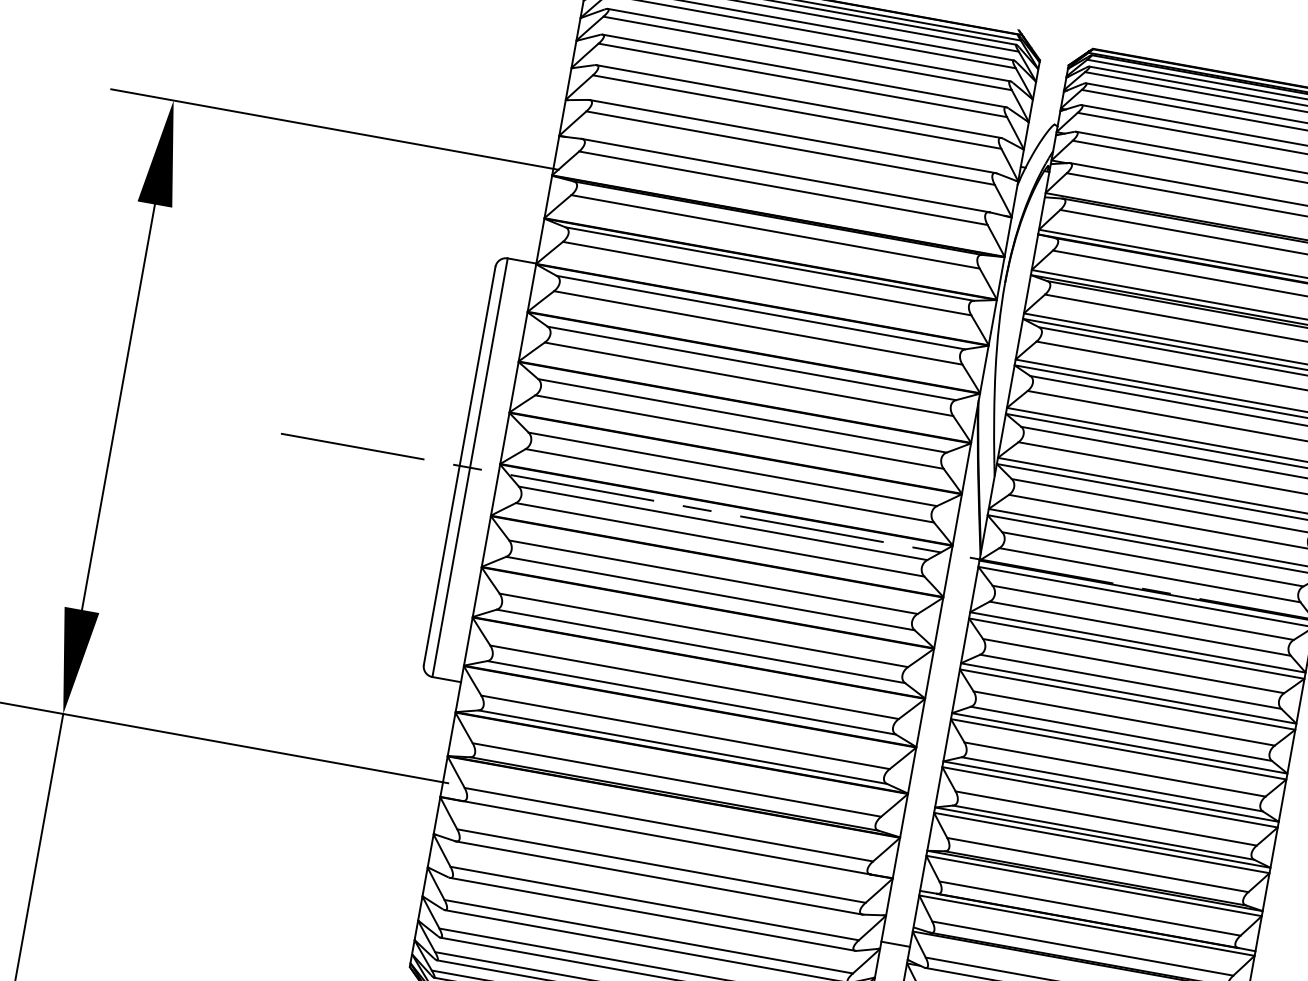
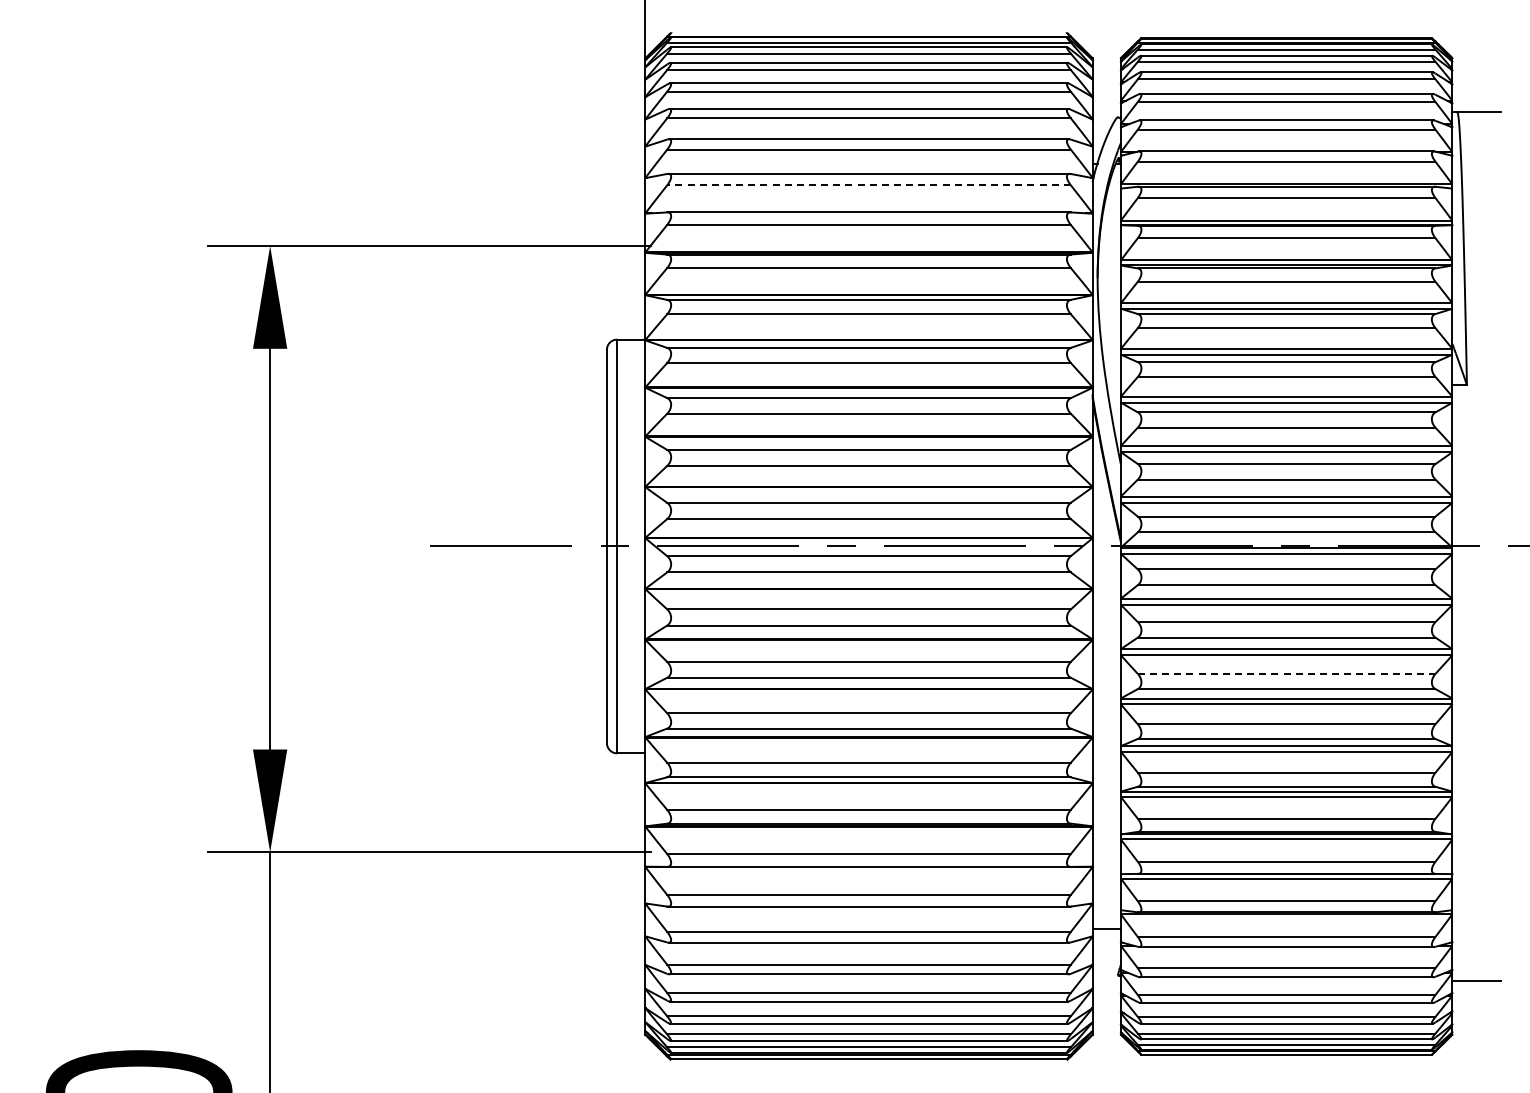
line: (791, 148) -> (869, 185), solid -> dashed
line: (1124, 718) -> (1286, 673), solid -> dashed

